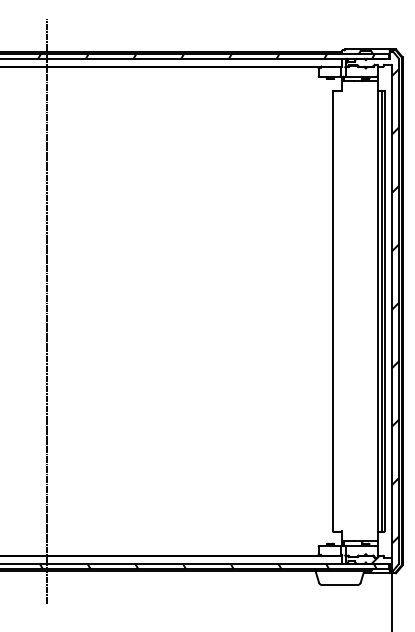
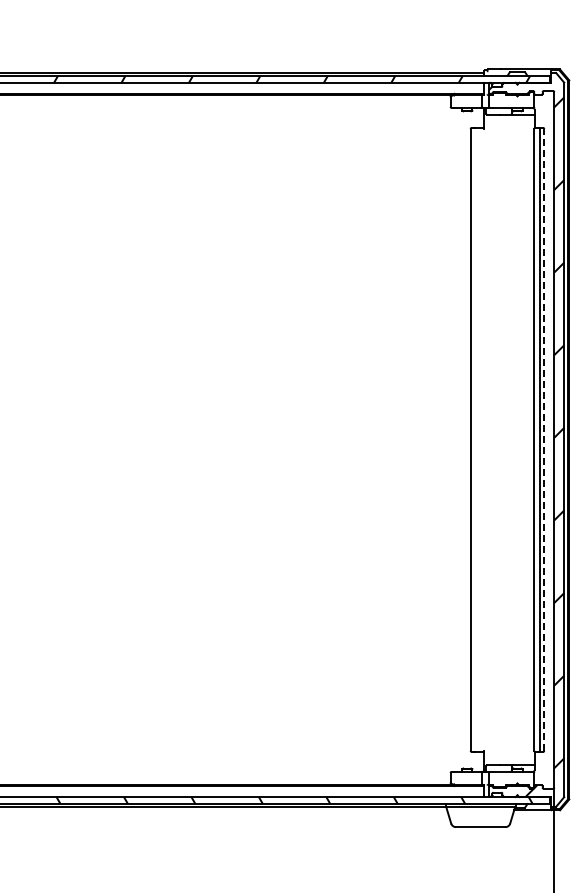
line: (46, 311) -> (65, 439), removed
line: (385, 311) -> (544, 439), solid -> dashed

